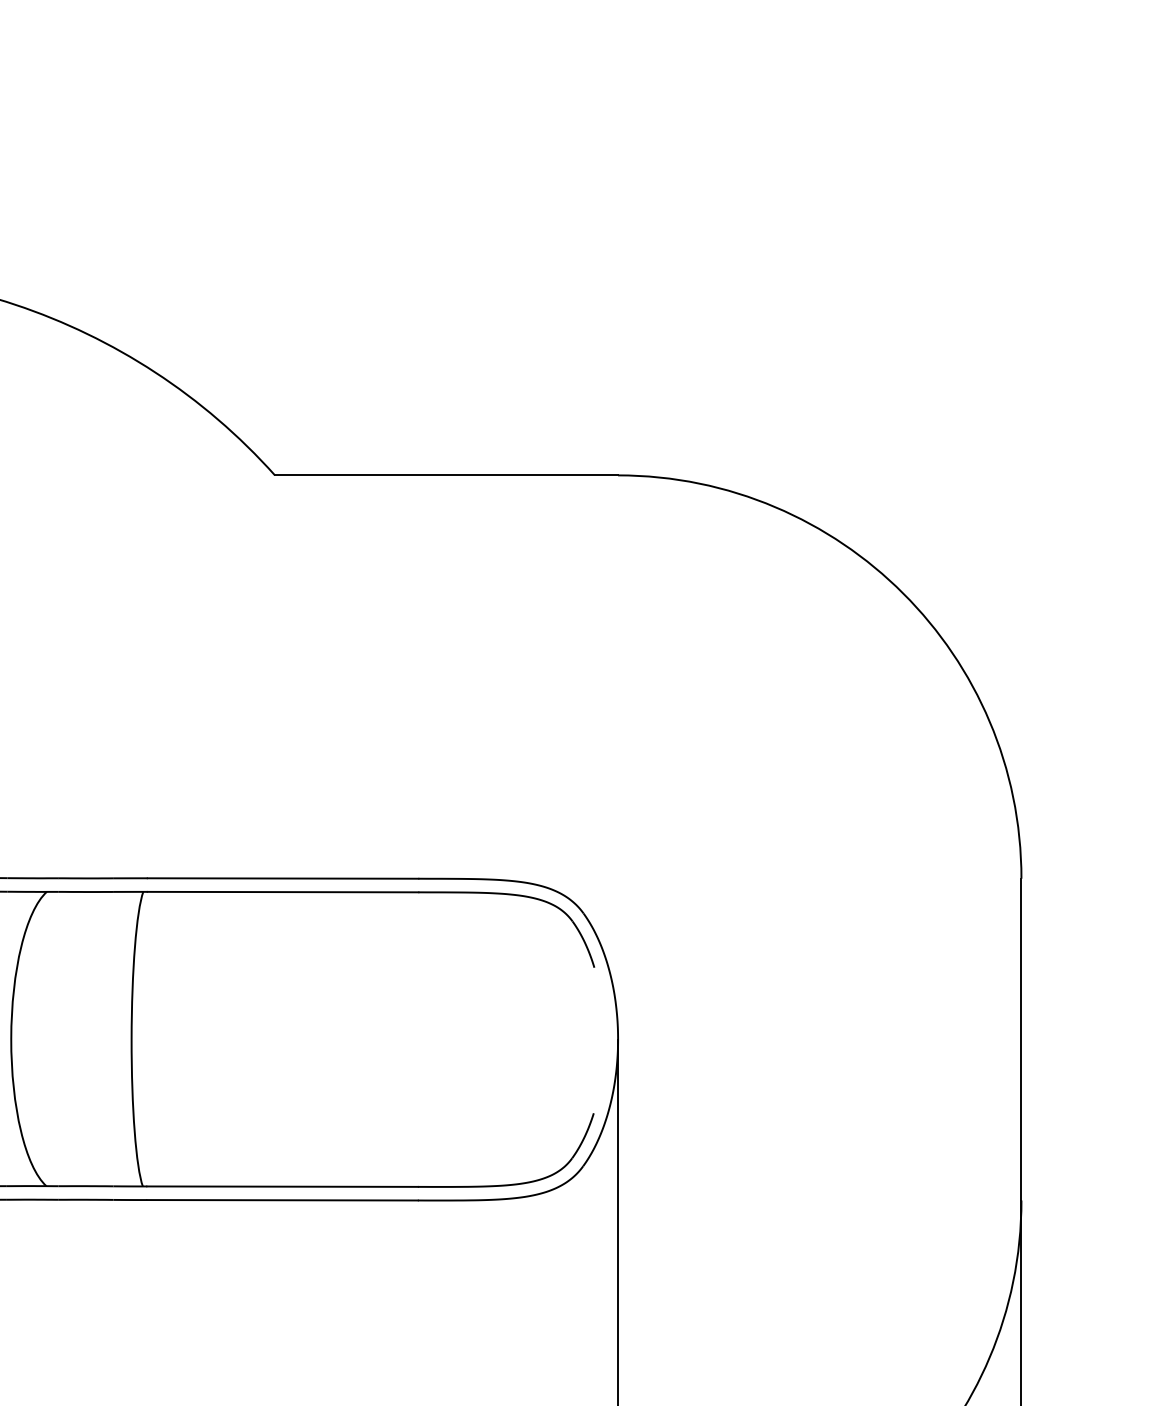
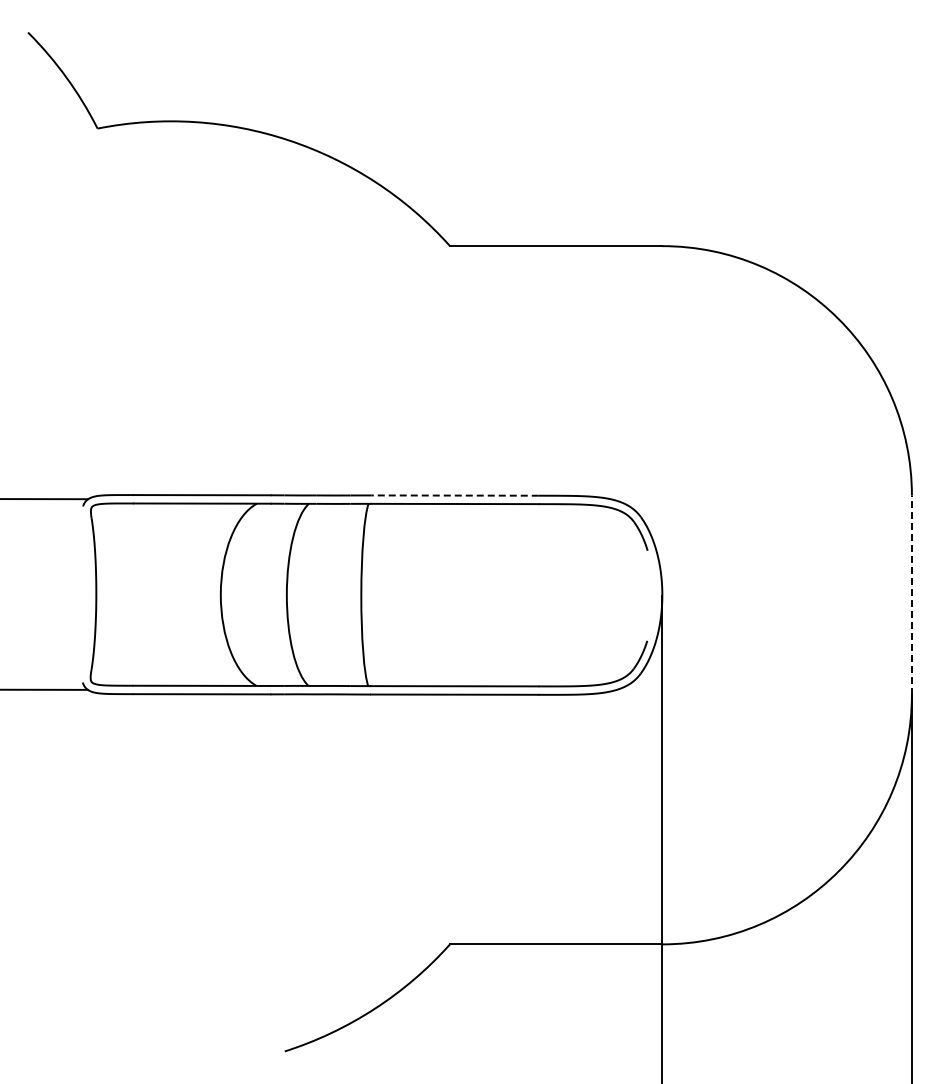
line: (283, 878) -> (455, 495), solid -> dashed
line: (1020, 1039) -> (911, 595), solid -> dashed

